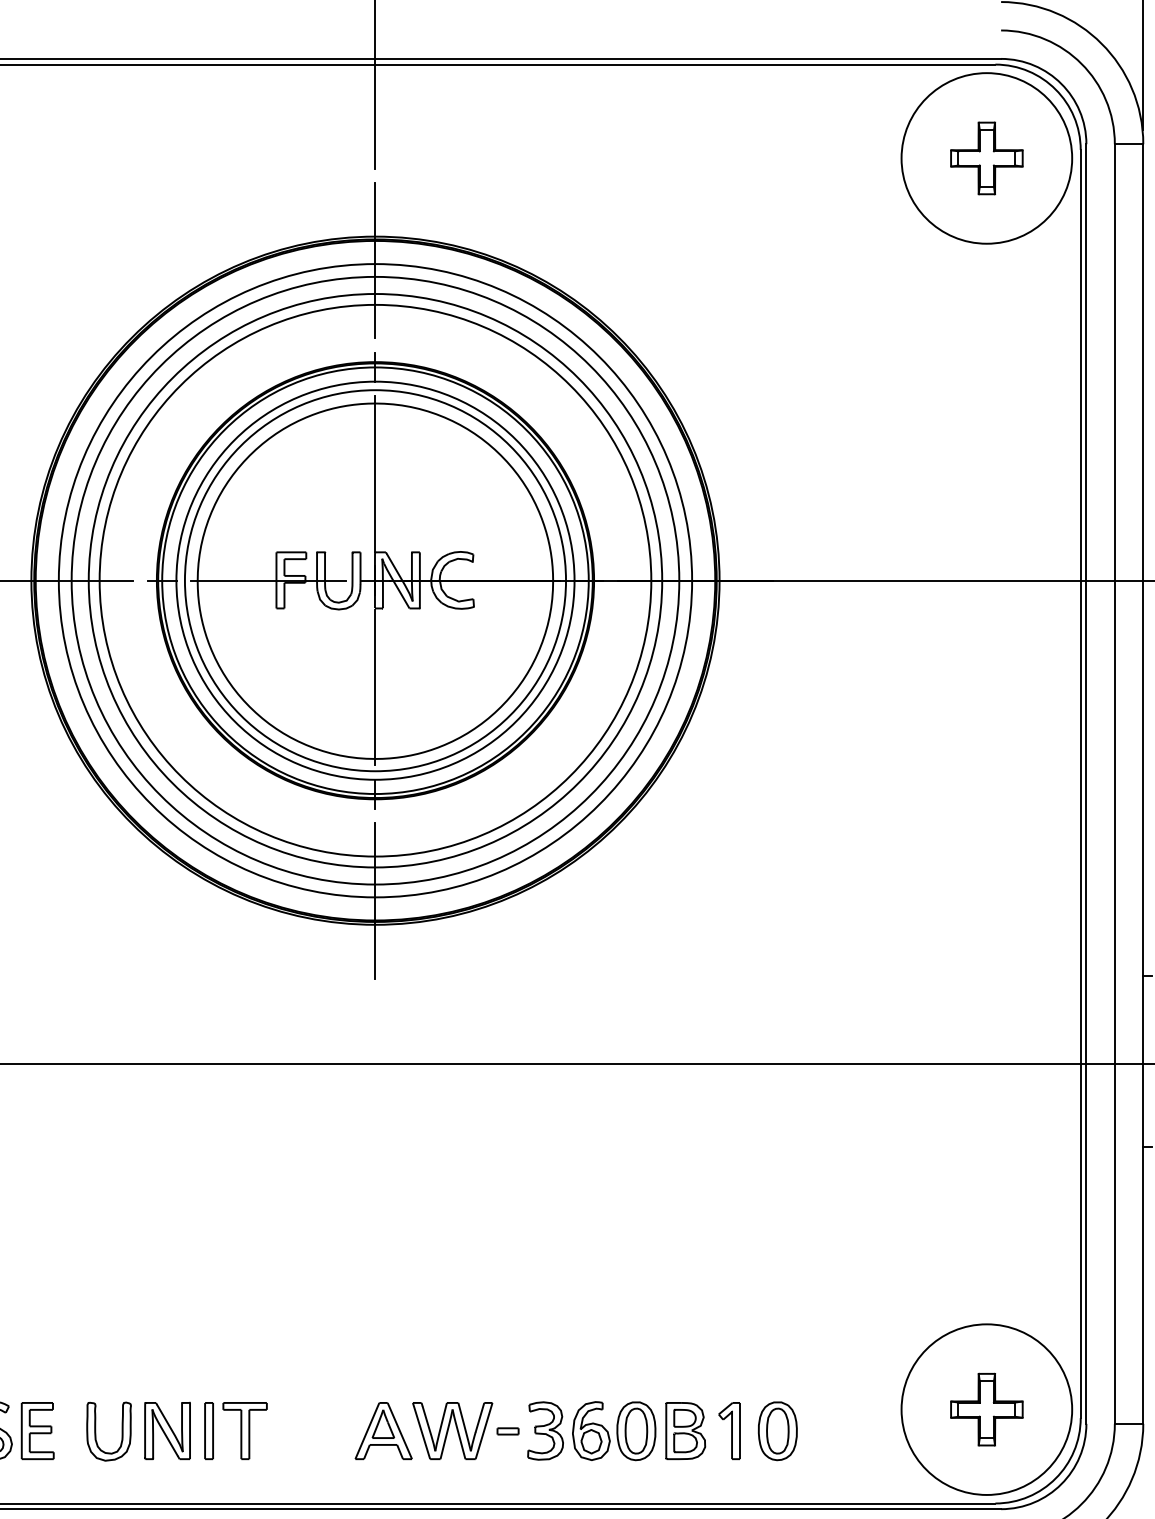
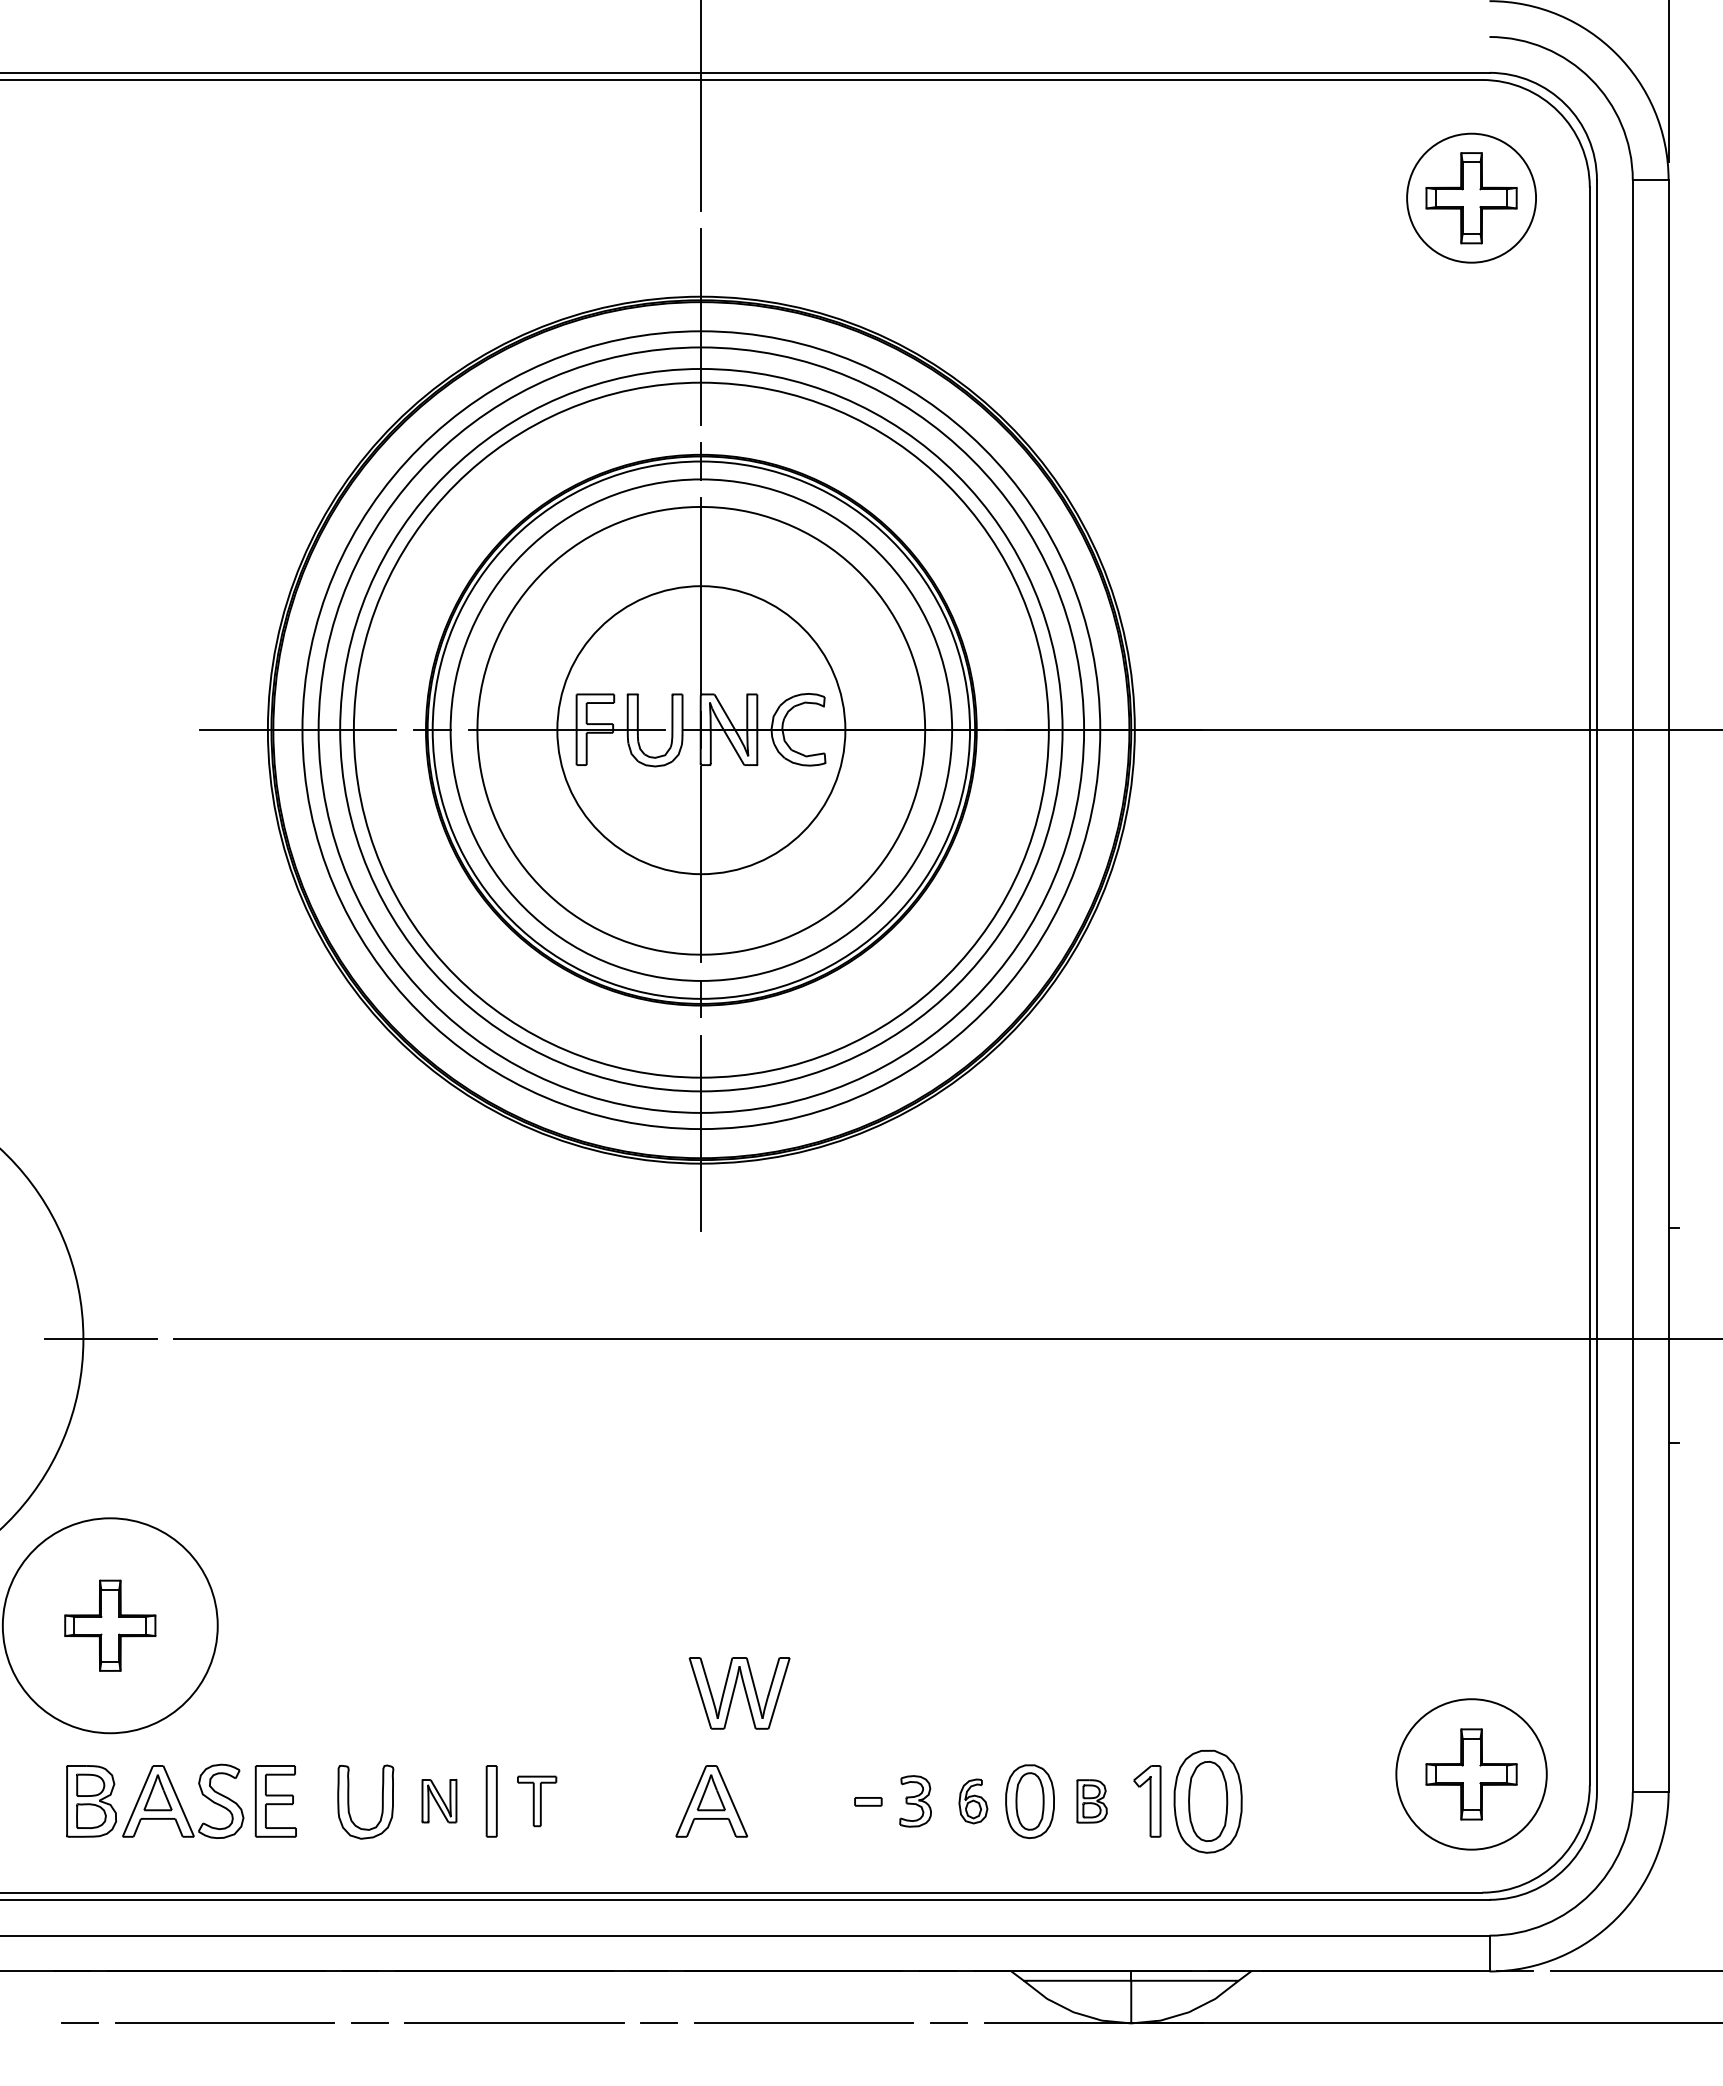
circle: (986, 157) -> (1471, 197), size x0.6
circle: (375, 580) -> (701, 730), size x0.6
circle: (986, 1408) -> (1471, 1773), size x0.7
part: (167, 1430) -> (439, 1800), size x0.6
part: (244, 1431) -> (536, 1801), size x0.7
part: (452, 1431) -> (739, 1693), moved
part: (545, 1431) -> (915, 1801), size x0.7
part: (591, 1431) -> (973, 1801), size x0.6
part: (685, 1431) -> (1091, 1801), size x0.6
part: (778, 1431) -> (1208, 1801), size x1.4

